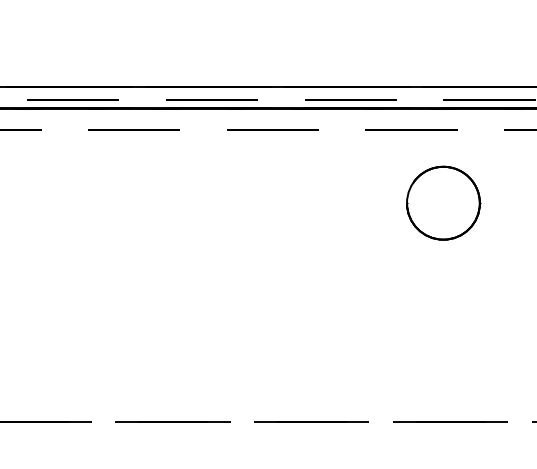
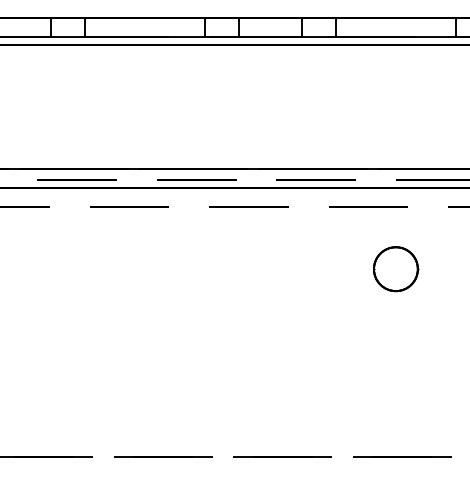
part: (442, 202) -> (395, 268), size x0.7

